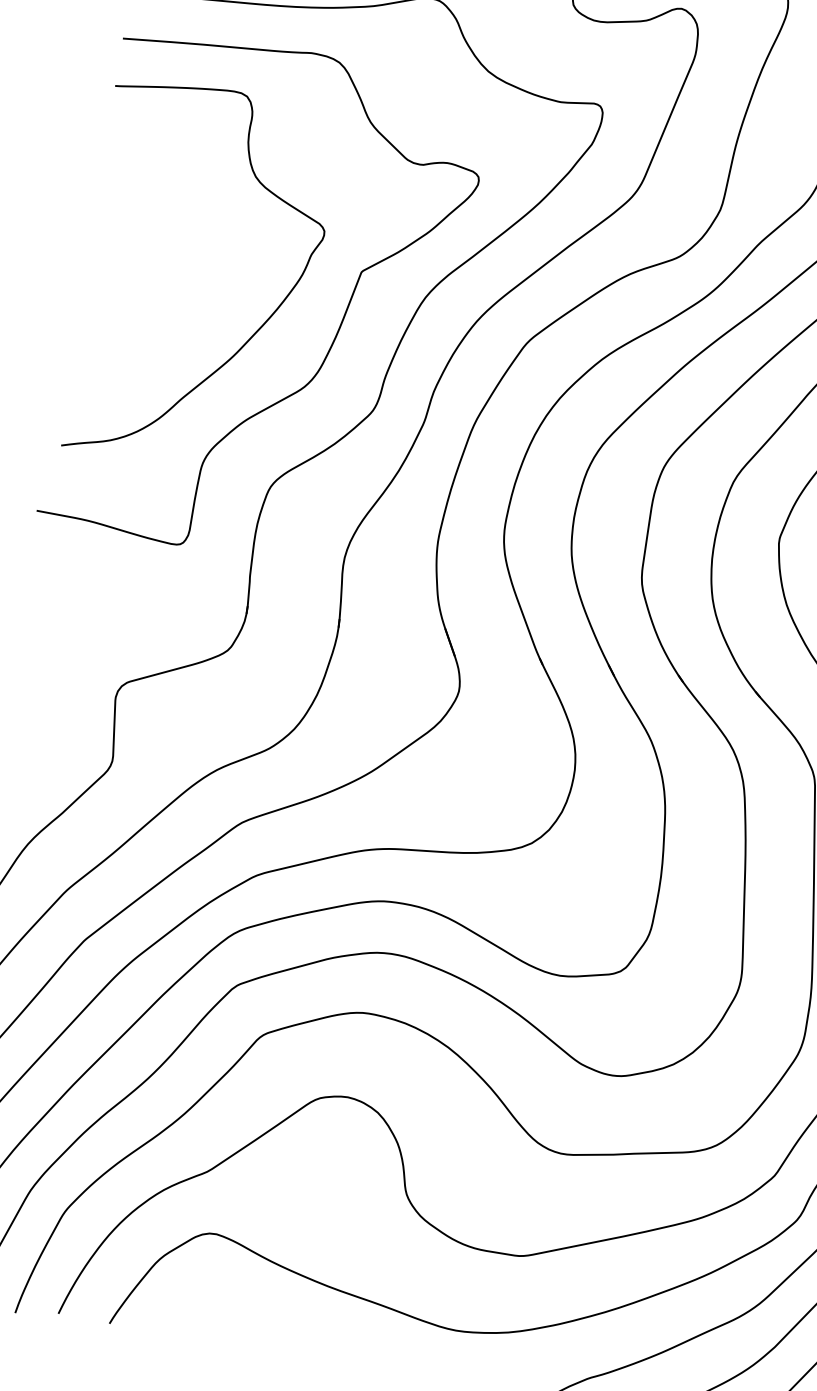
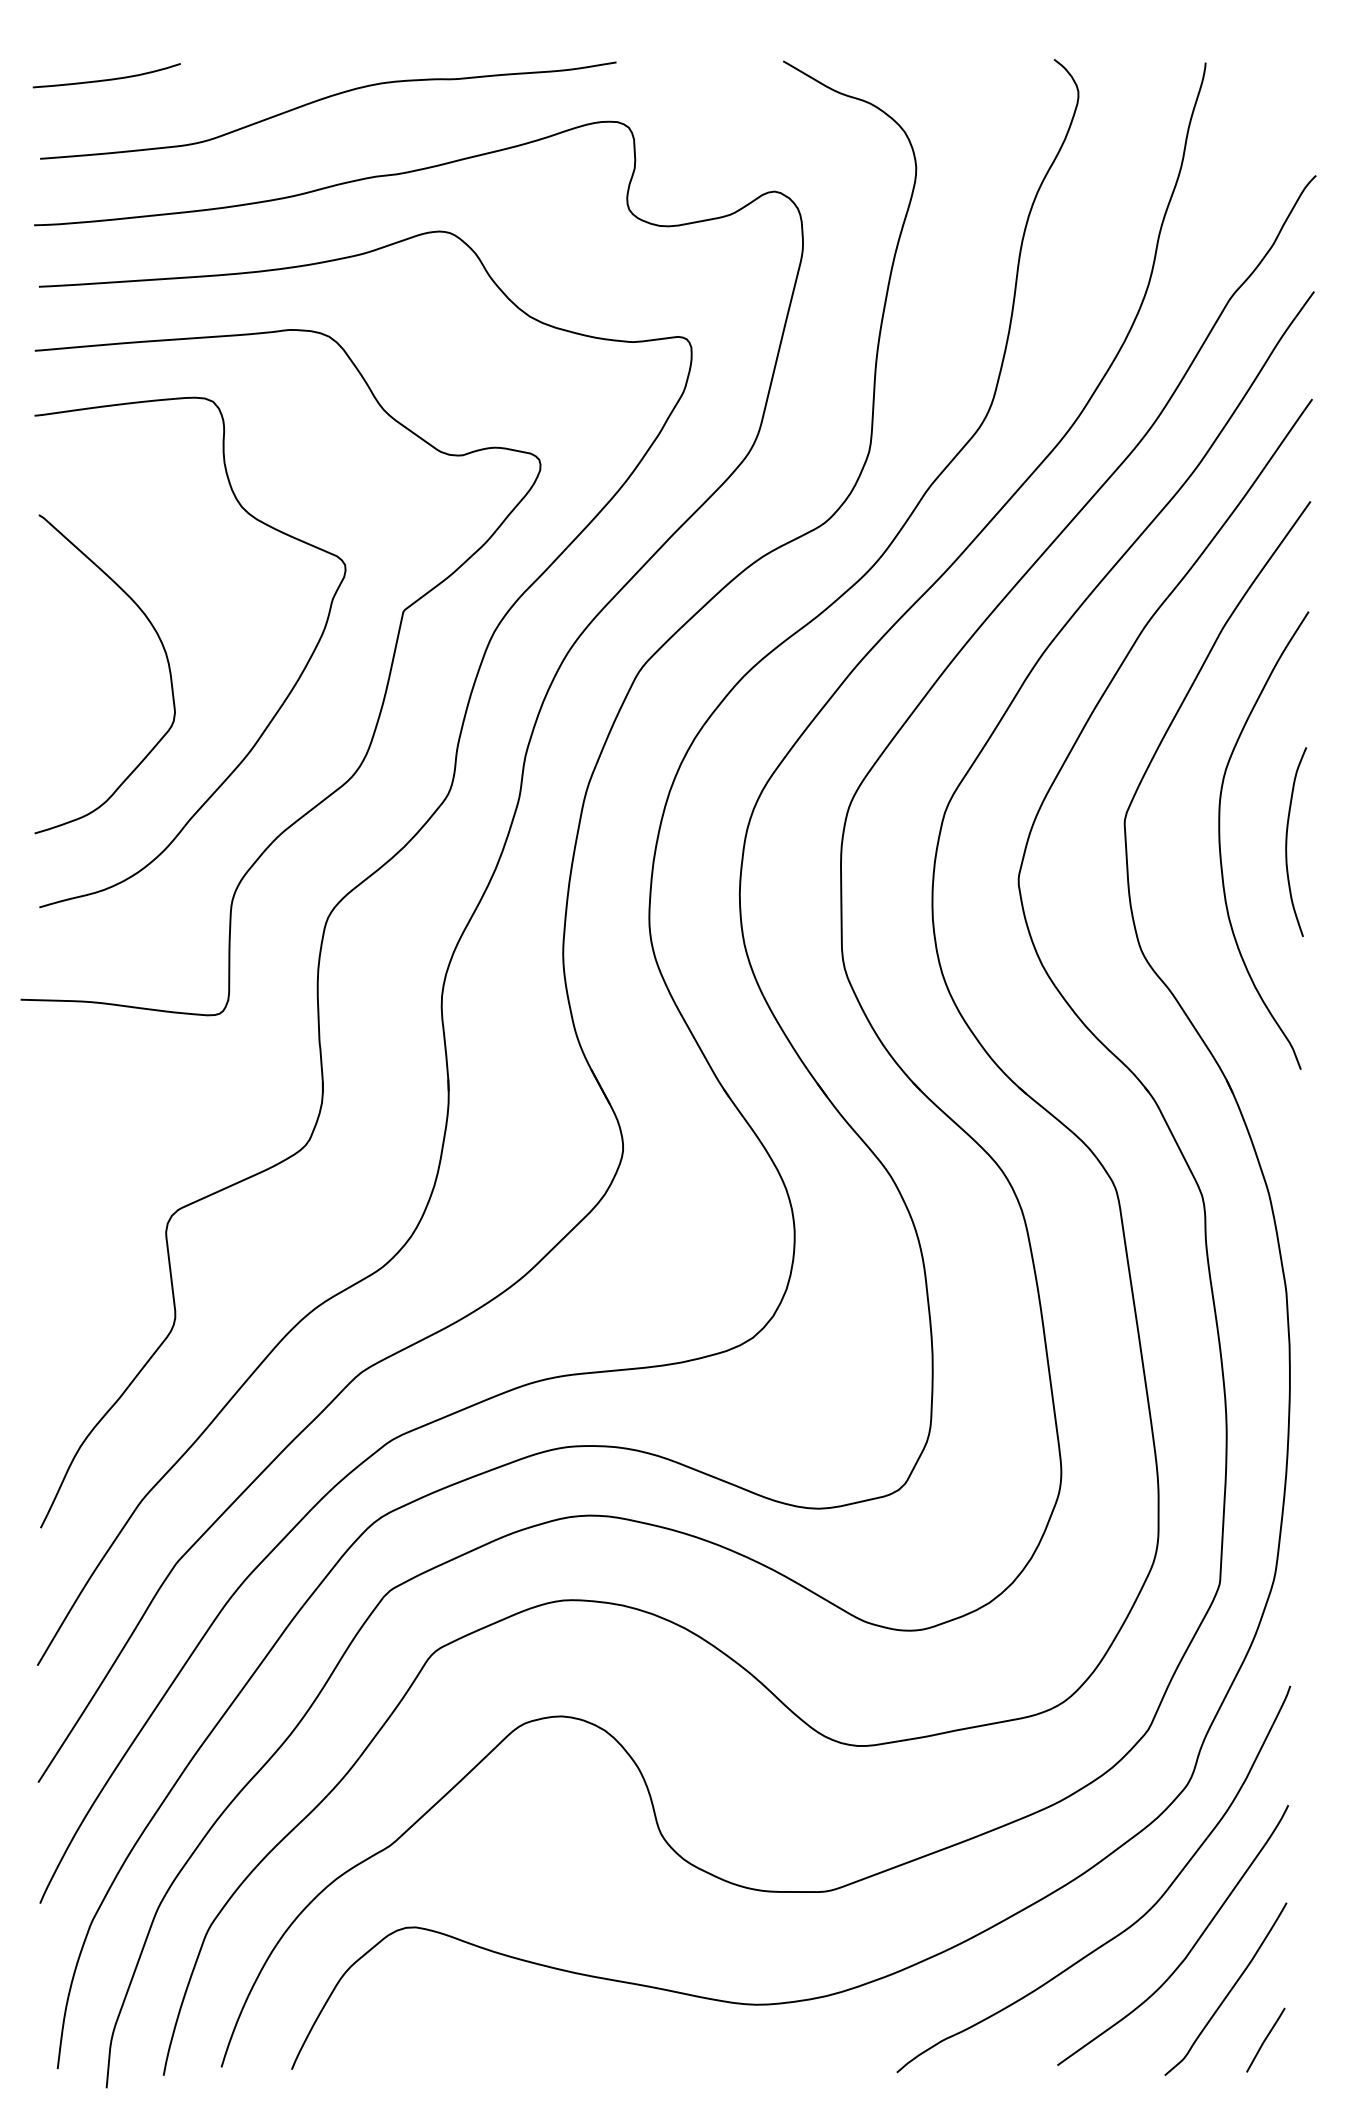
curve: (182, 279) -> (166, 659), added

